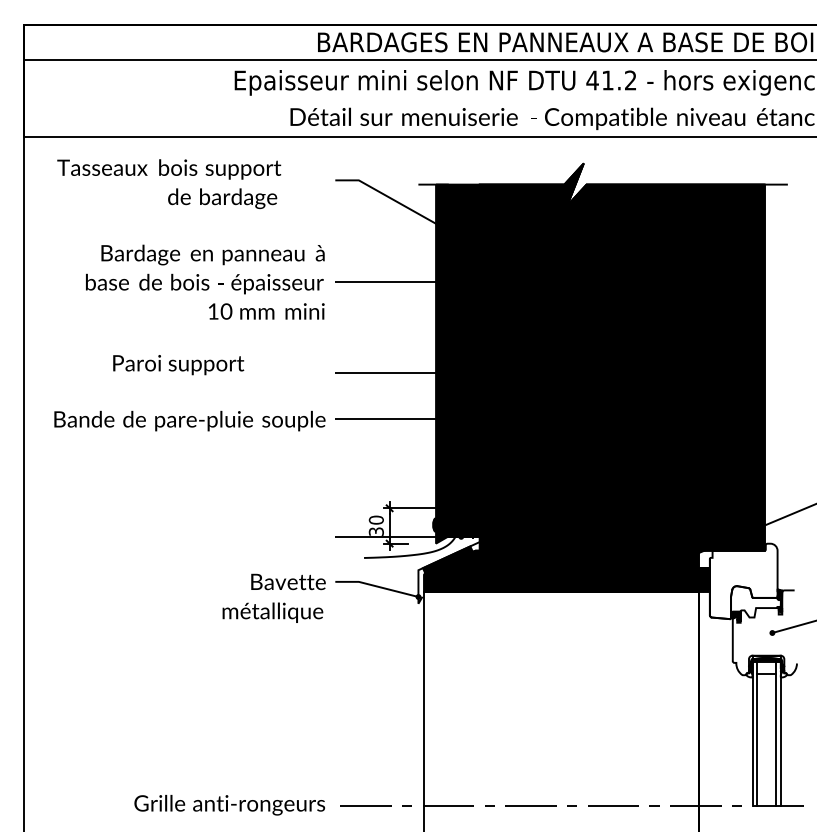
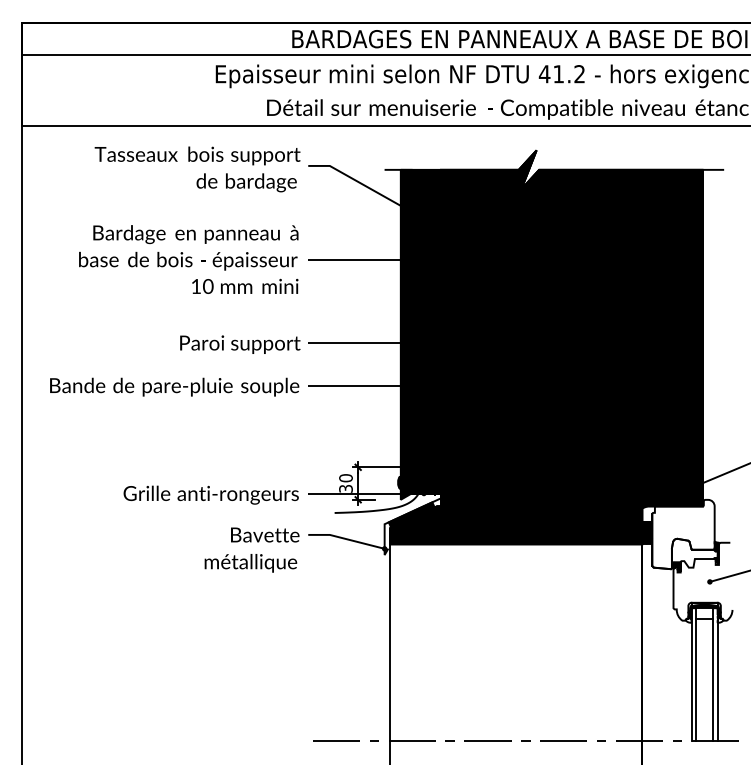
text: (169, 184) -> (197, 169), moved
text: (178, 364) -> (240, 344), moved
text: (228, 804) -> (210, 494), moved

